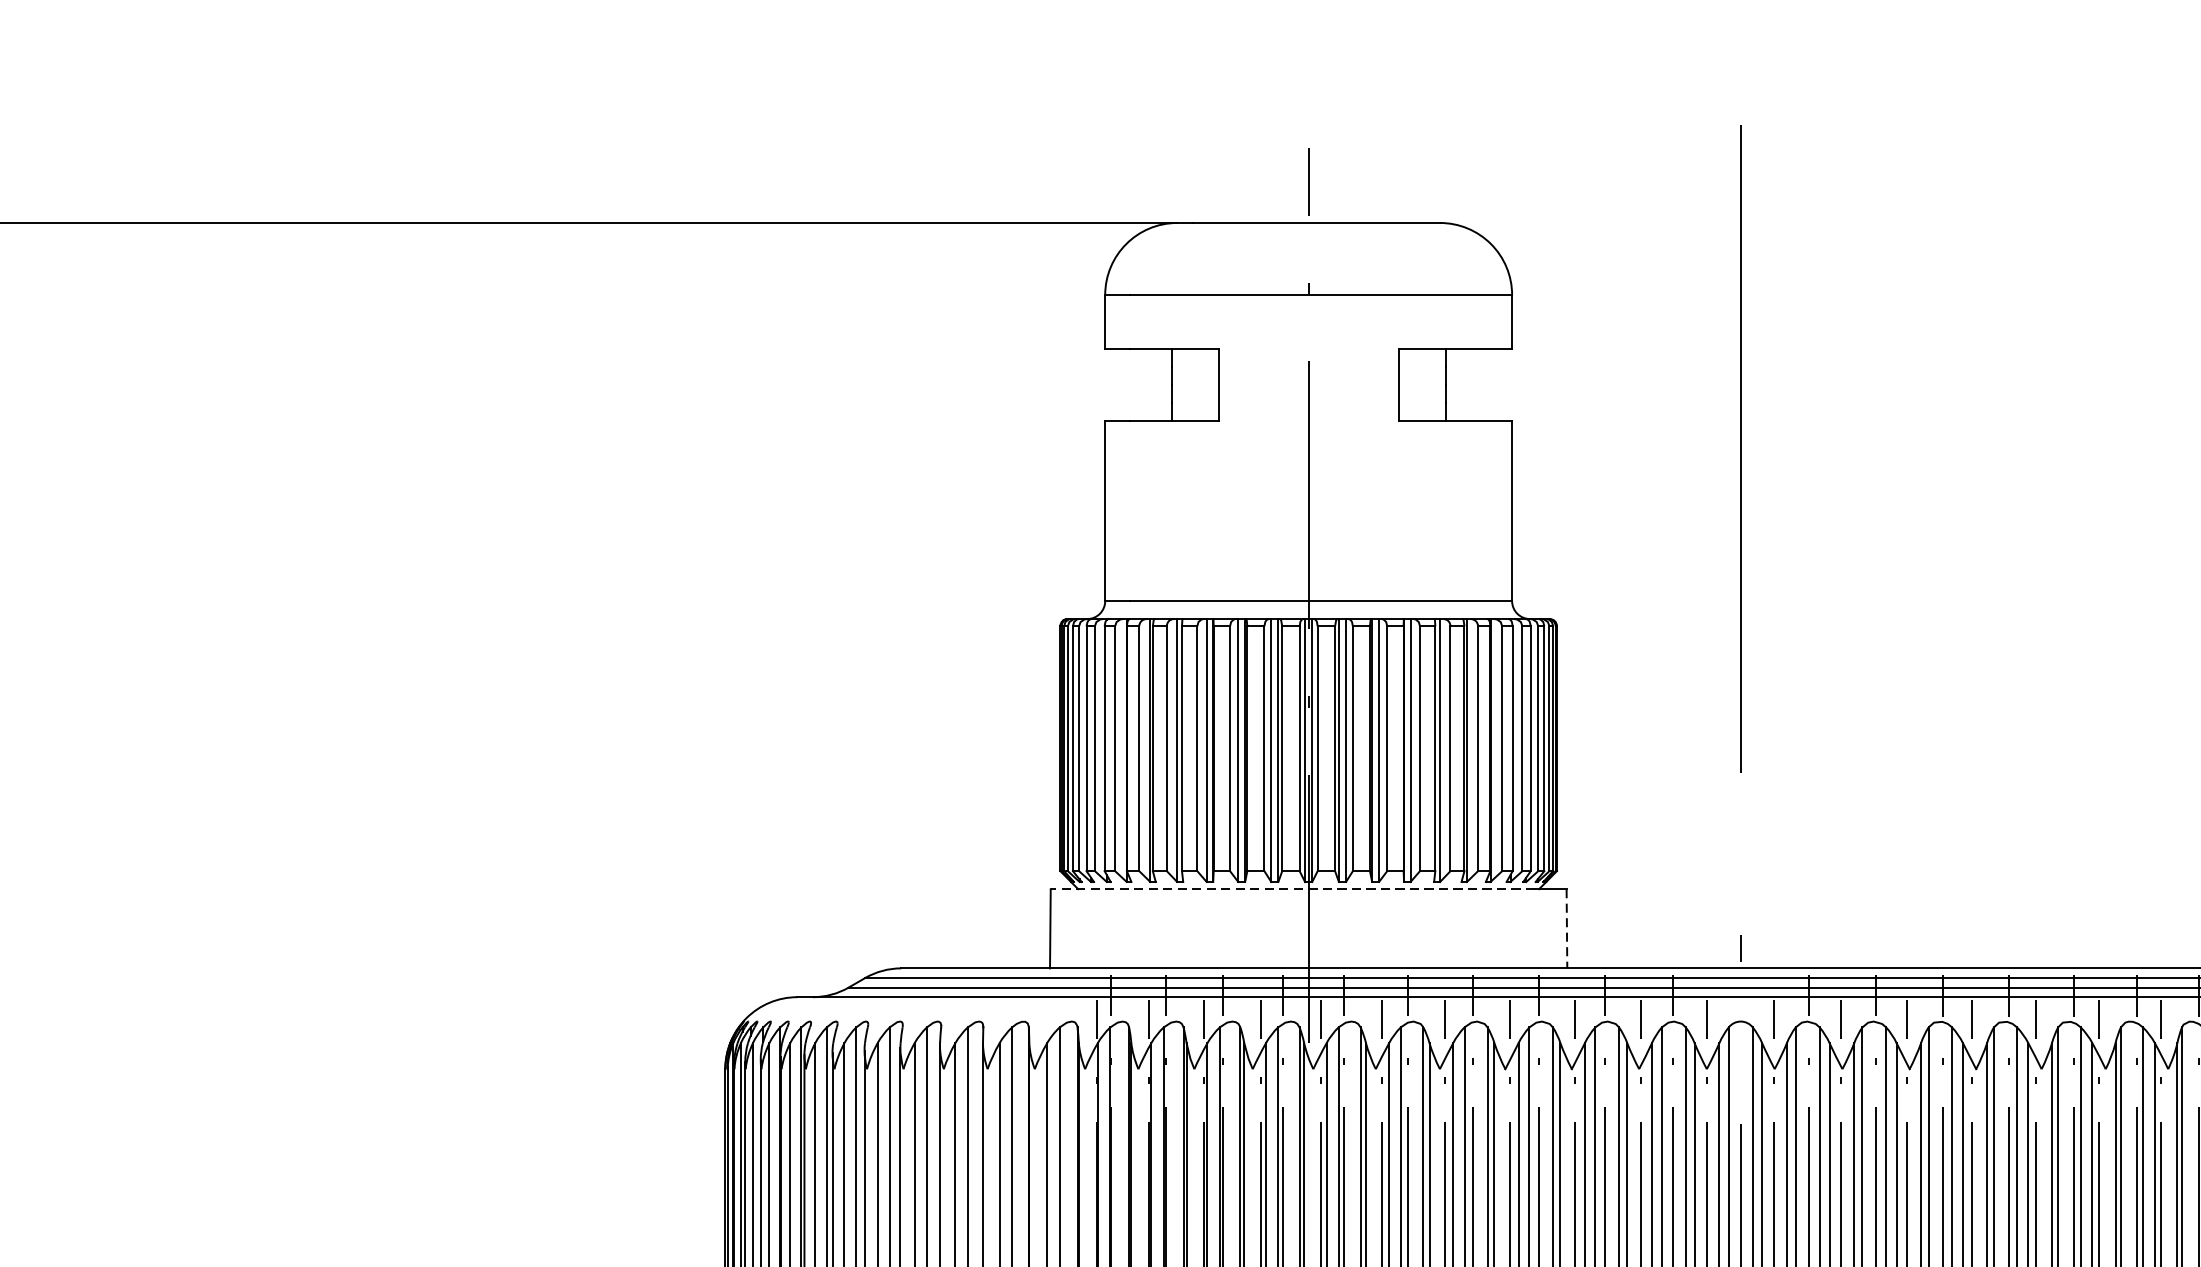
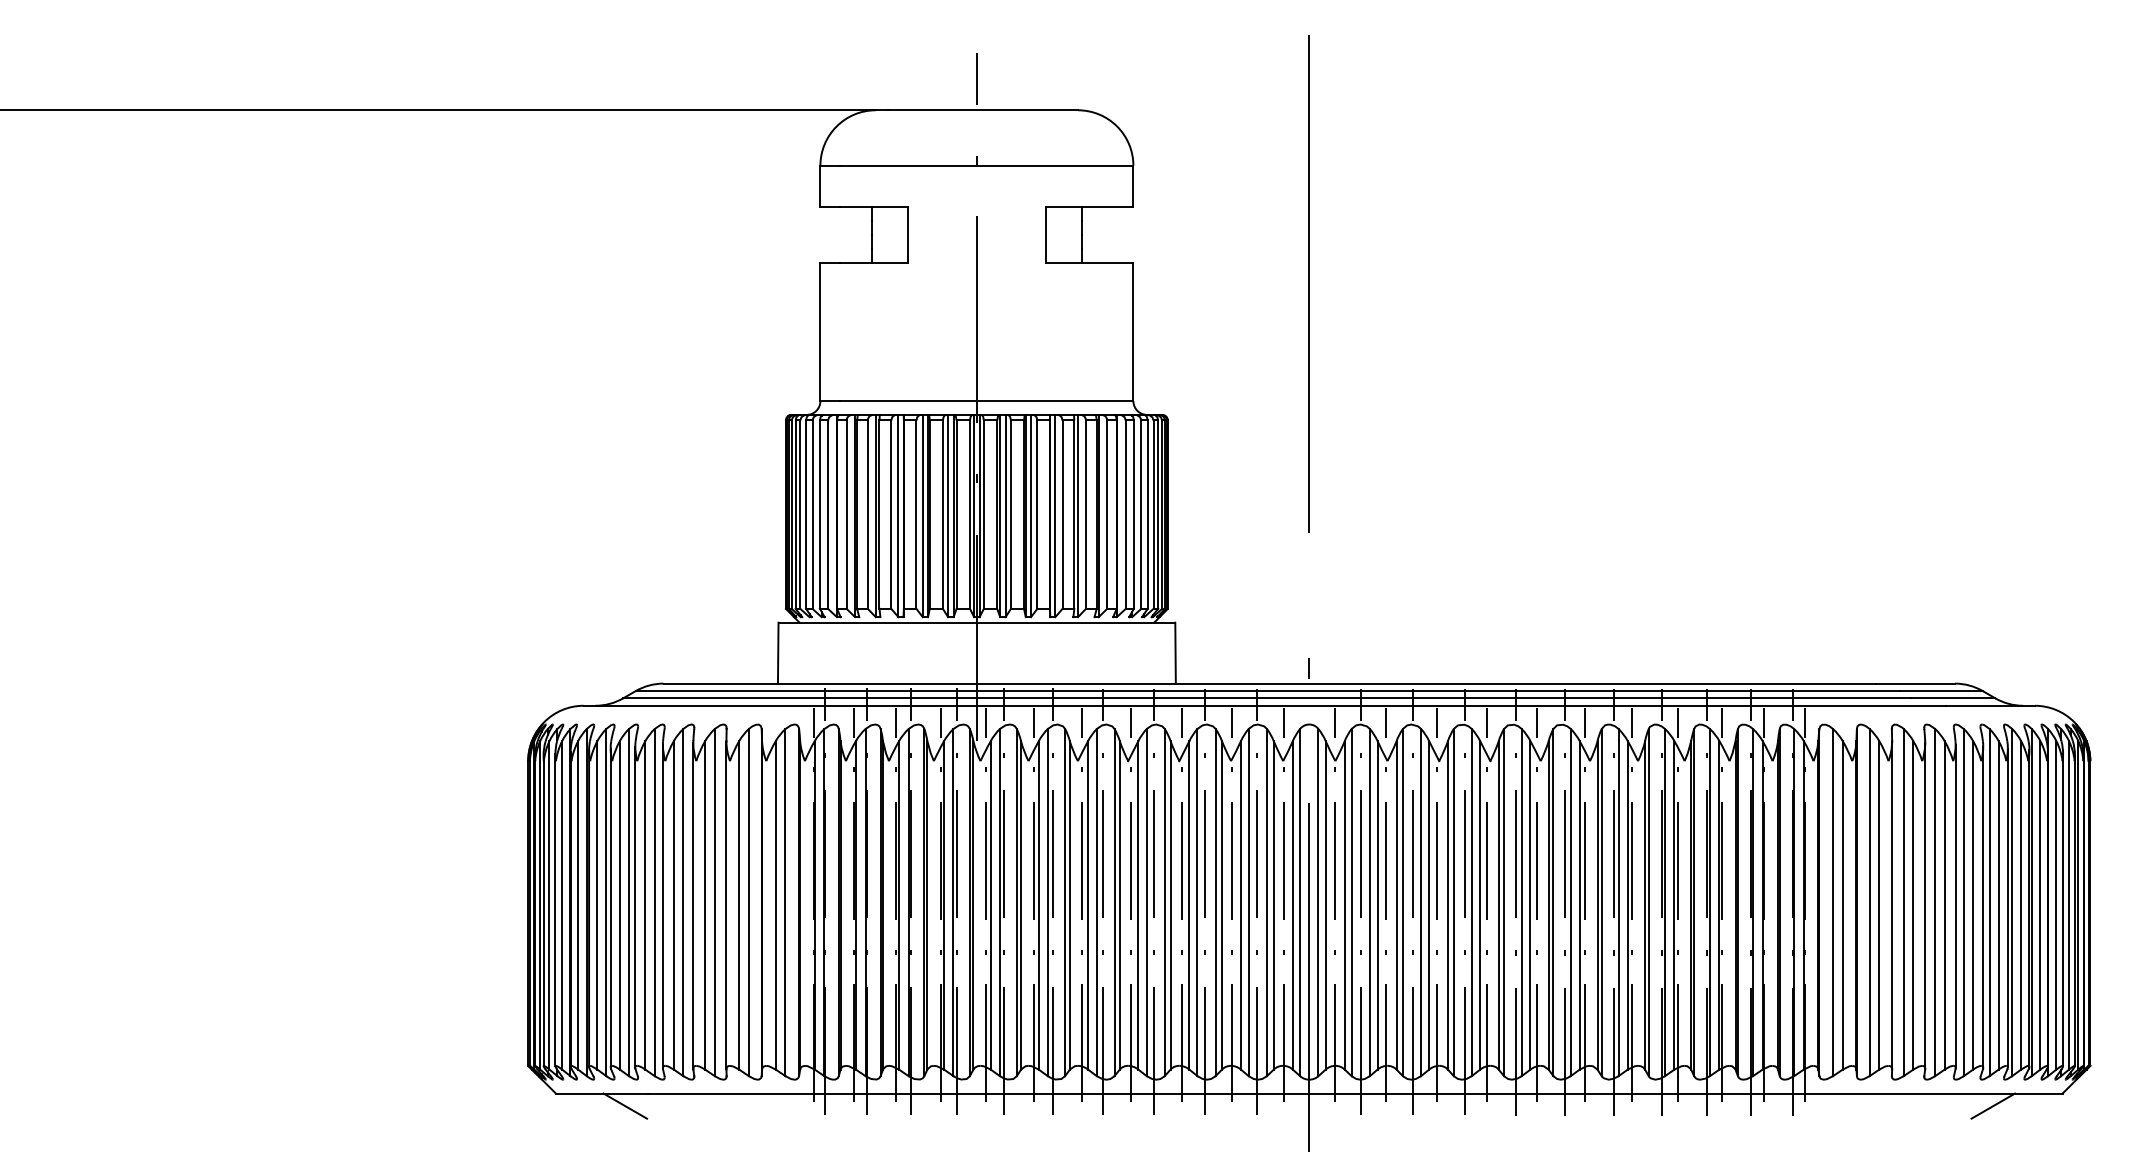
line: (1292, 888) -> (964, 622), dashed -> solid
line: (1566, 929) -> (1175, 653), dashed -> solid

